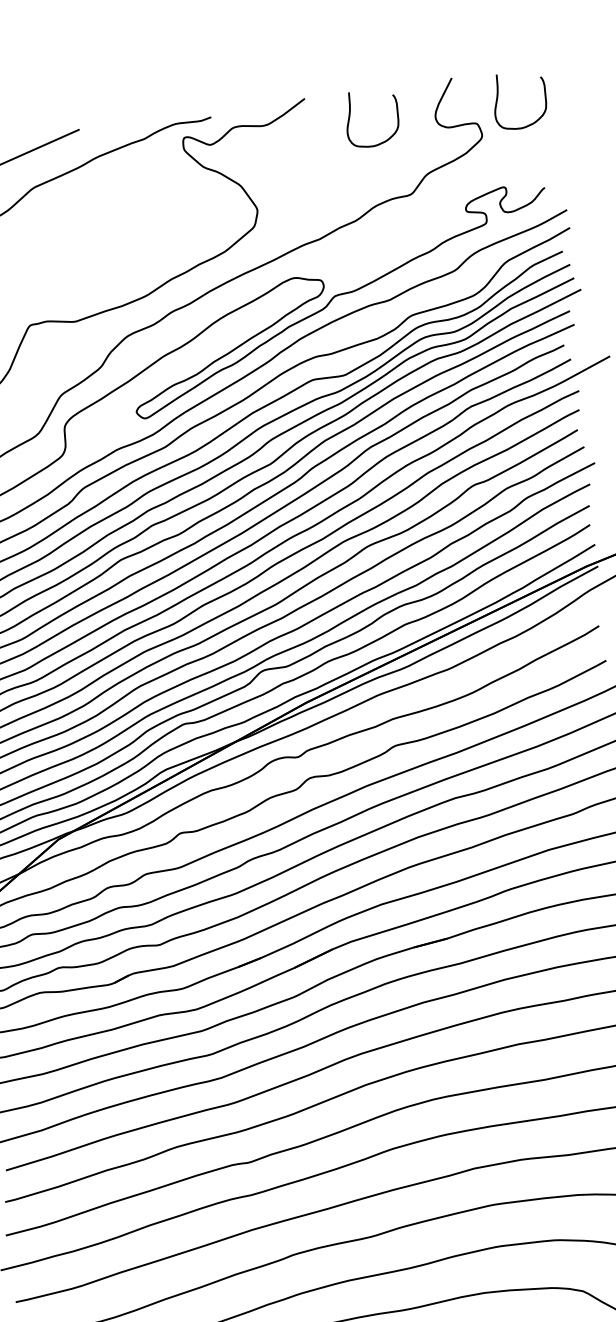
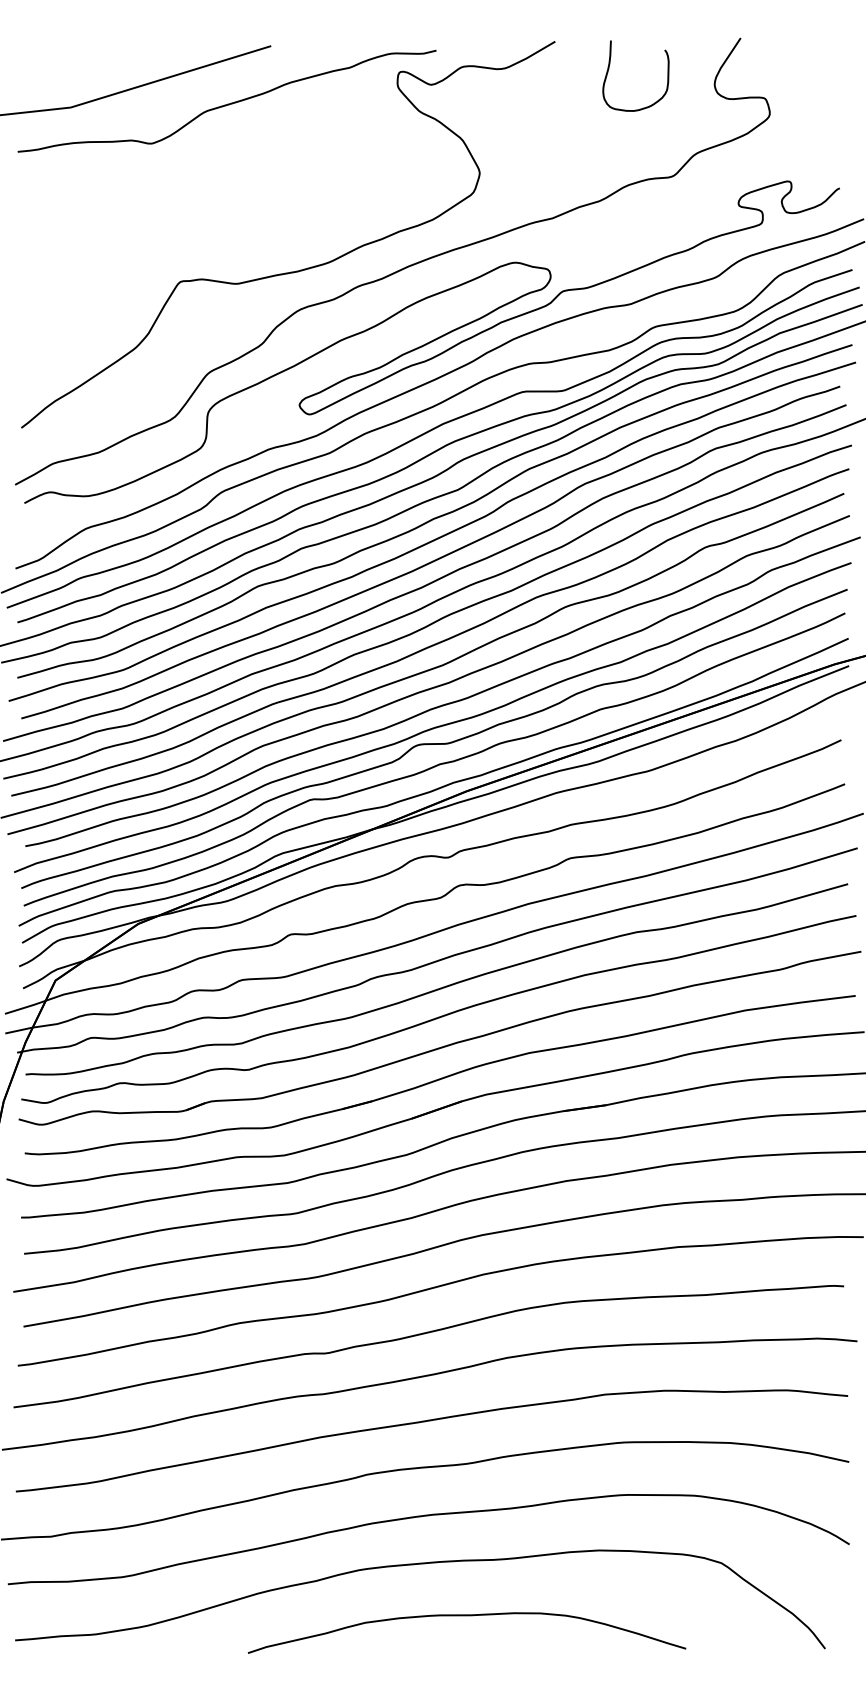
curve: (498, 97) -> (795, 69), removed

